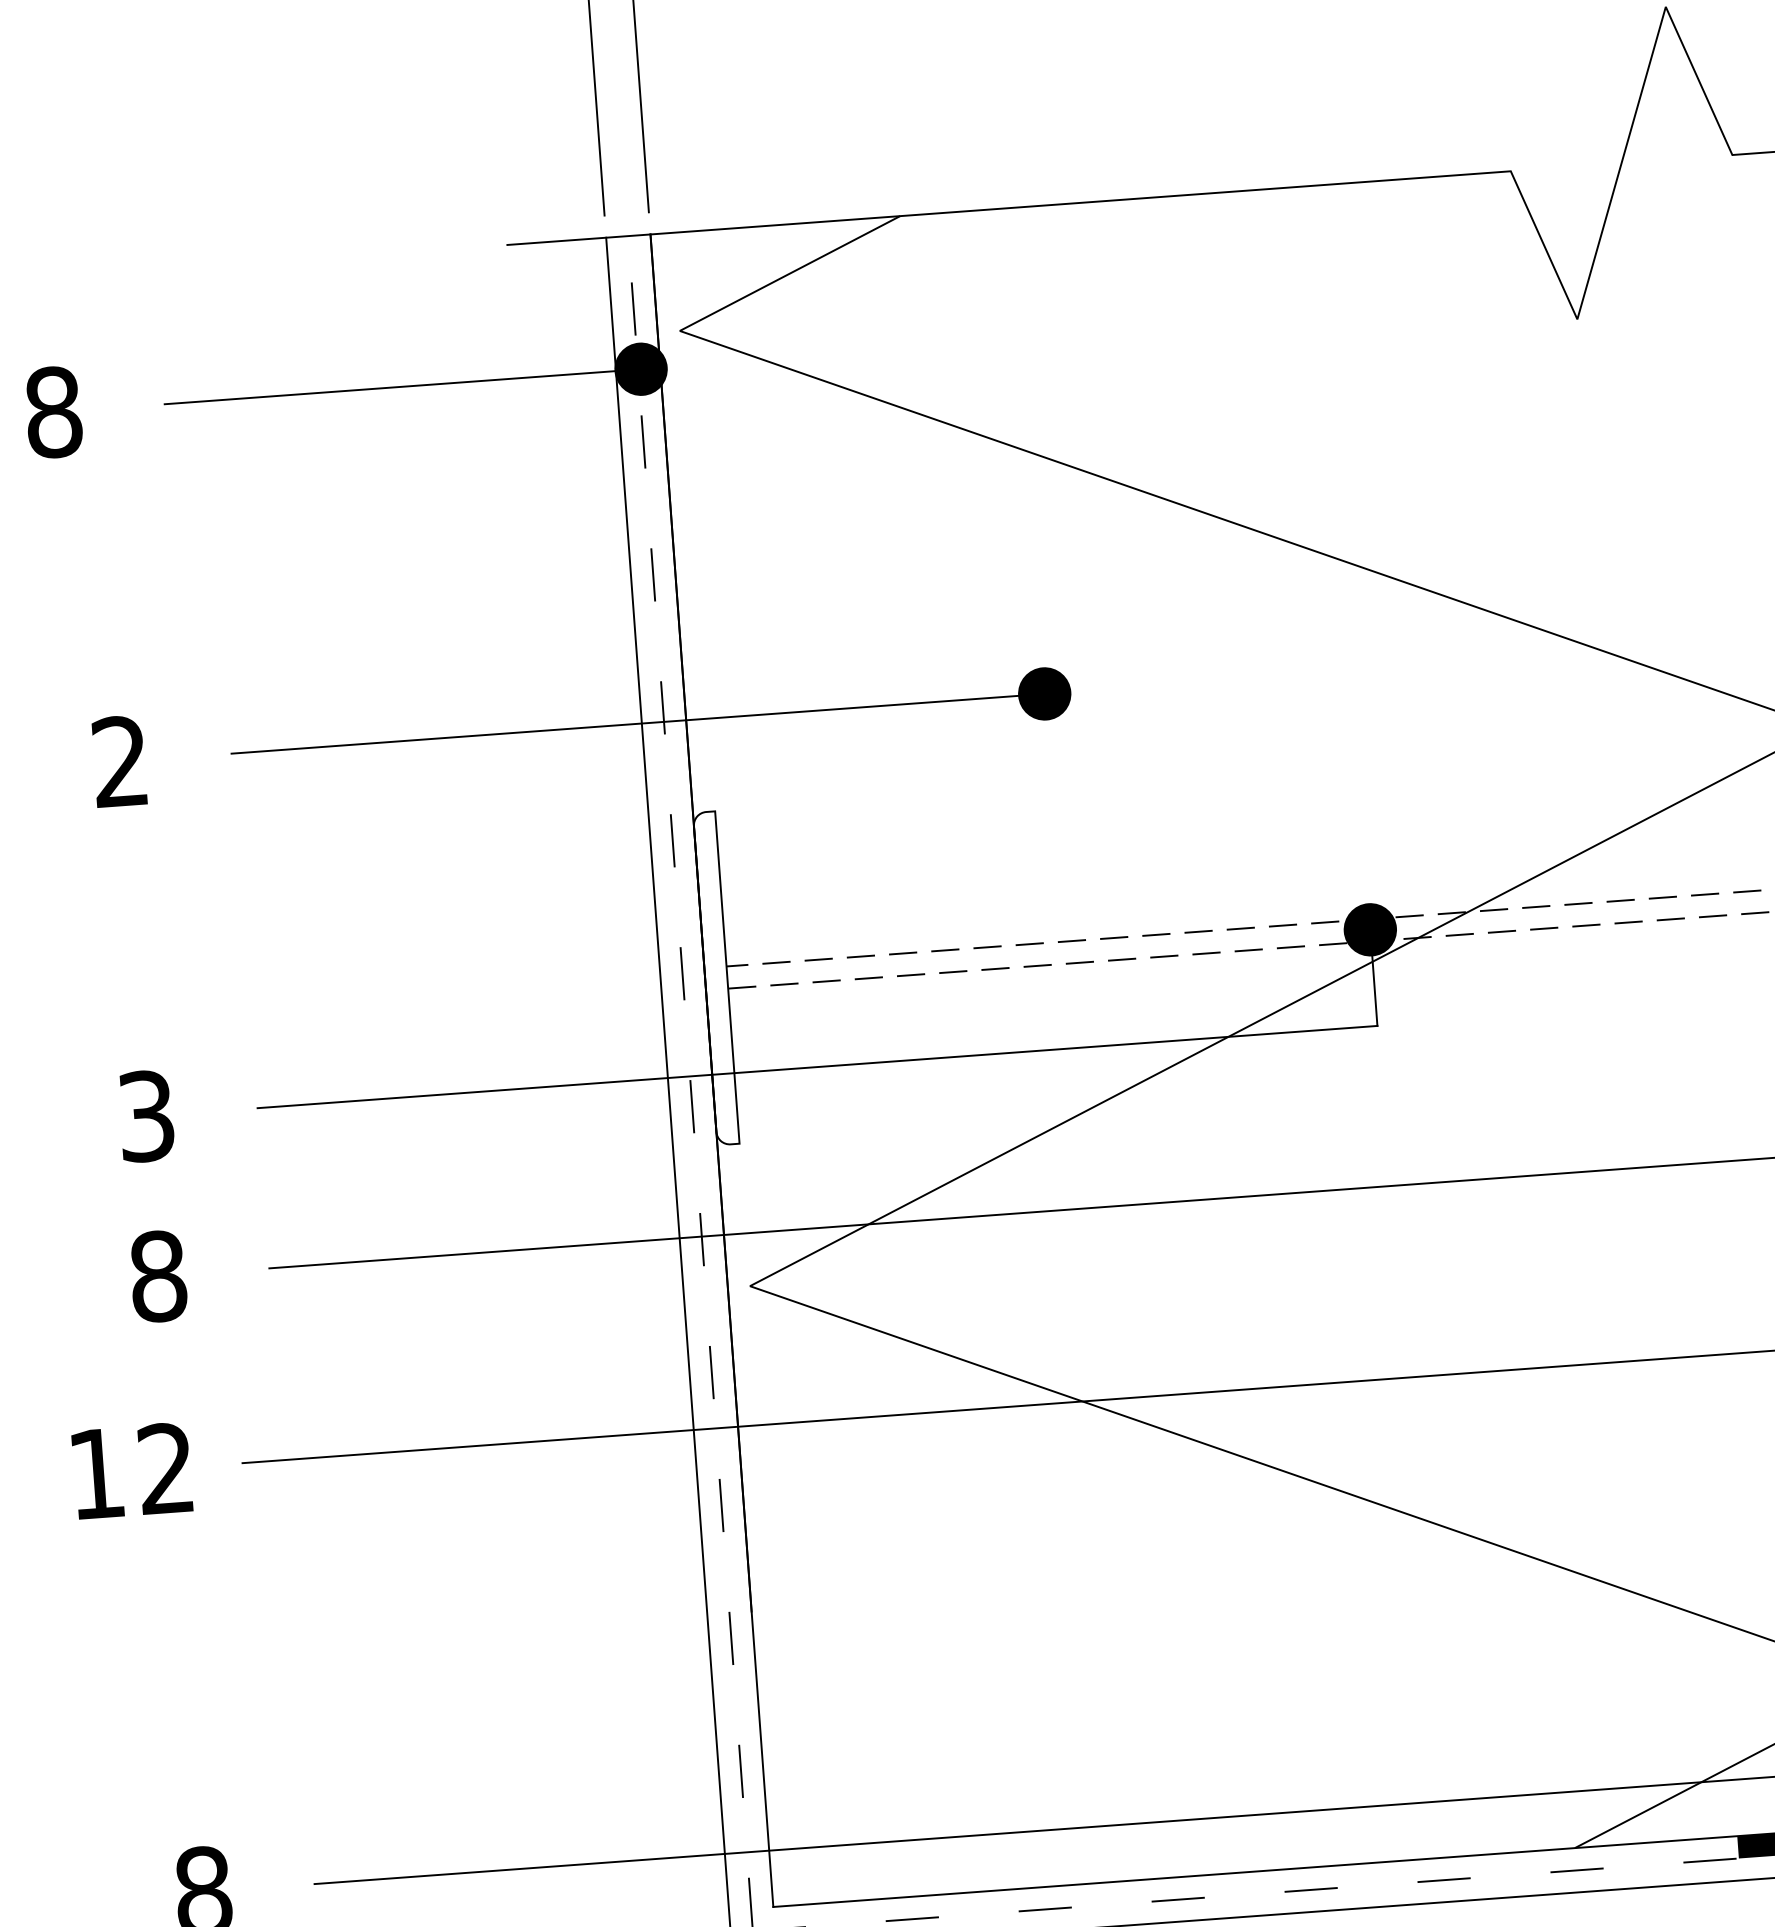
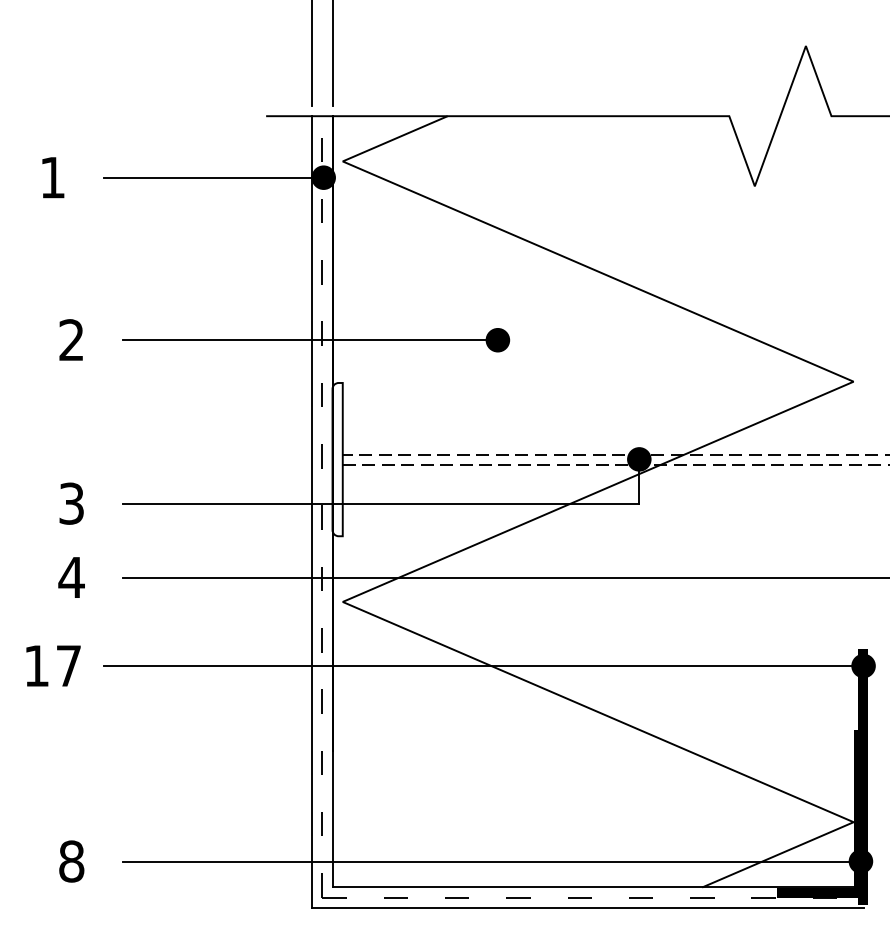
text: (52, 411) -> (52, 177), 8 -> 1
text: (157, 1276) -> (71, 577), 8 -> 4
text: (165, 1467) -> (68, 665), 12 -> 17

